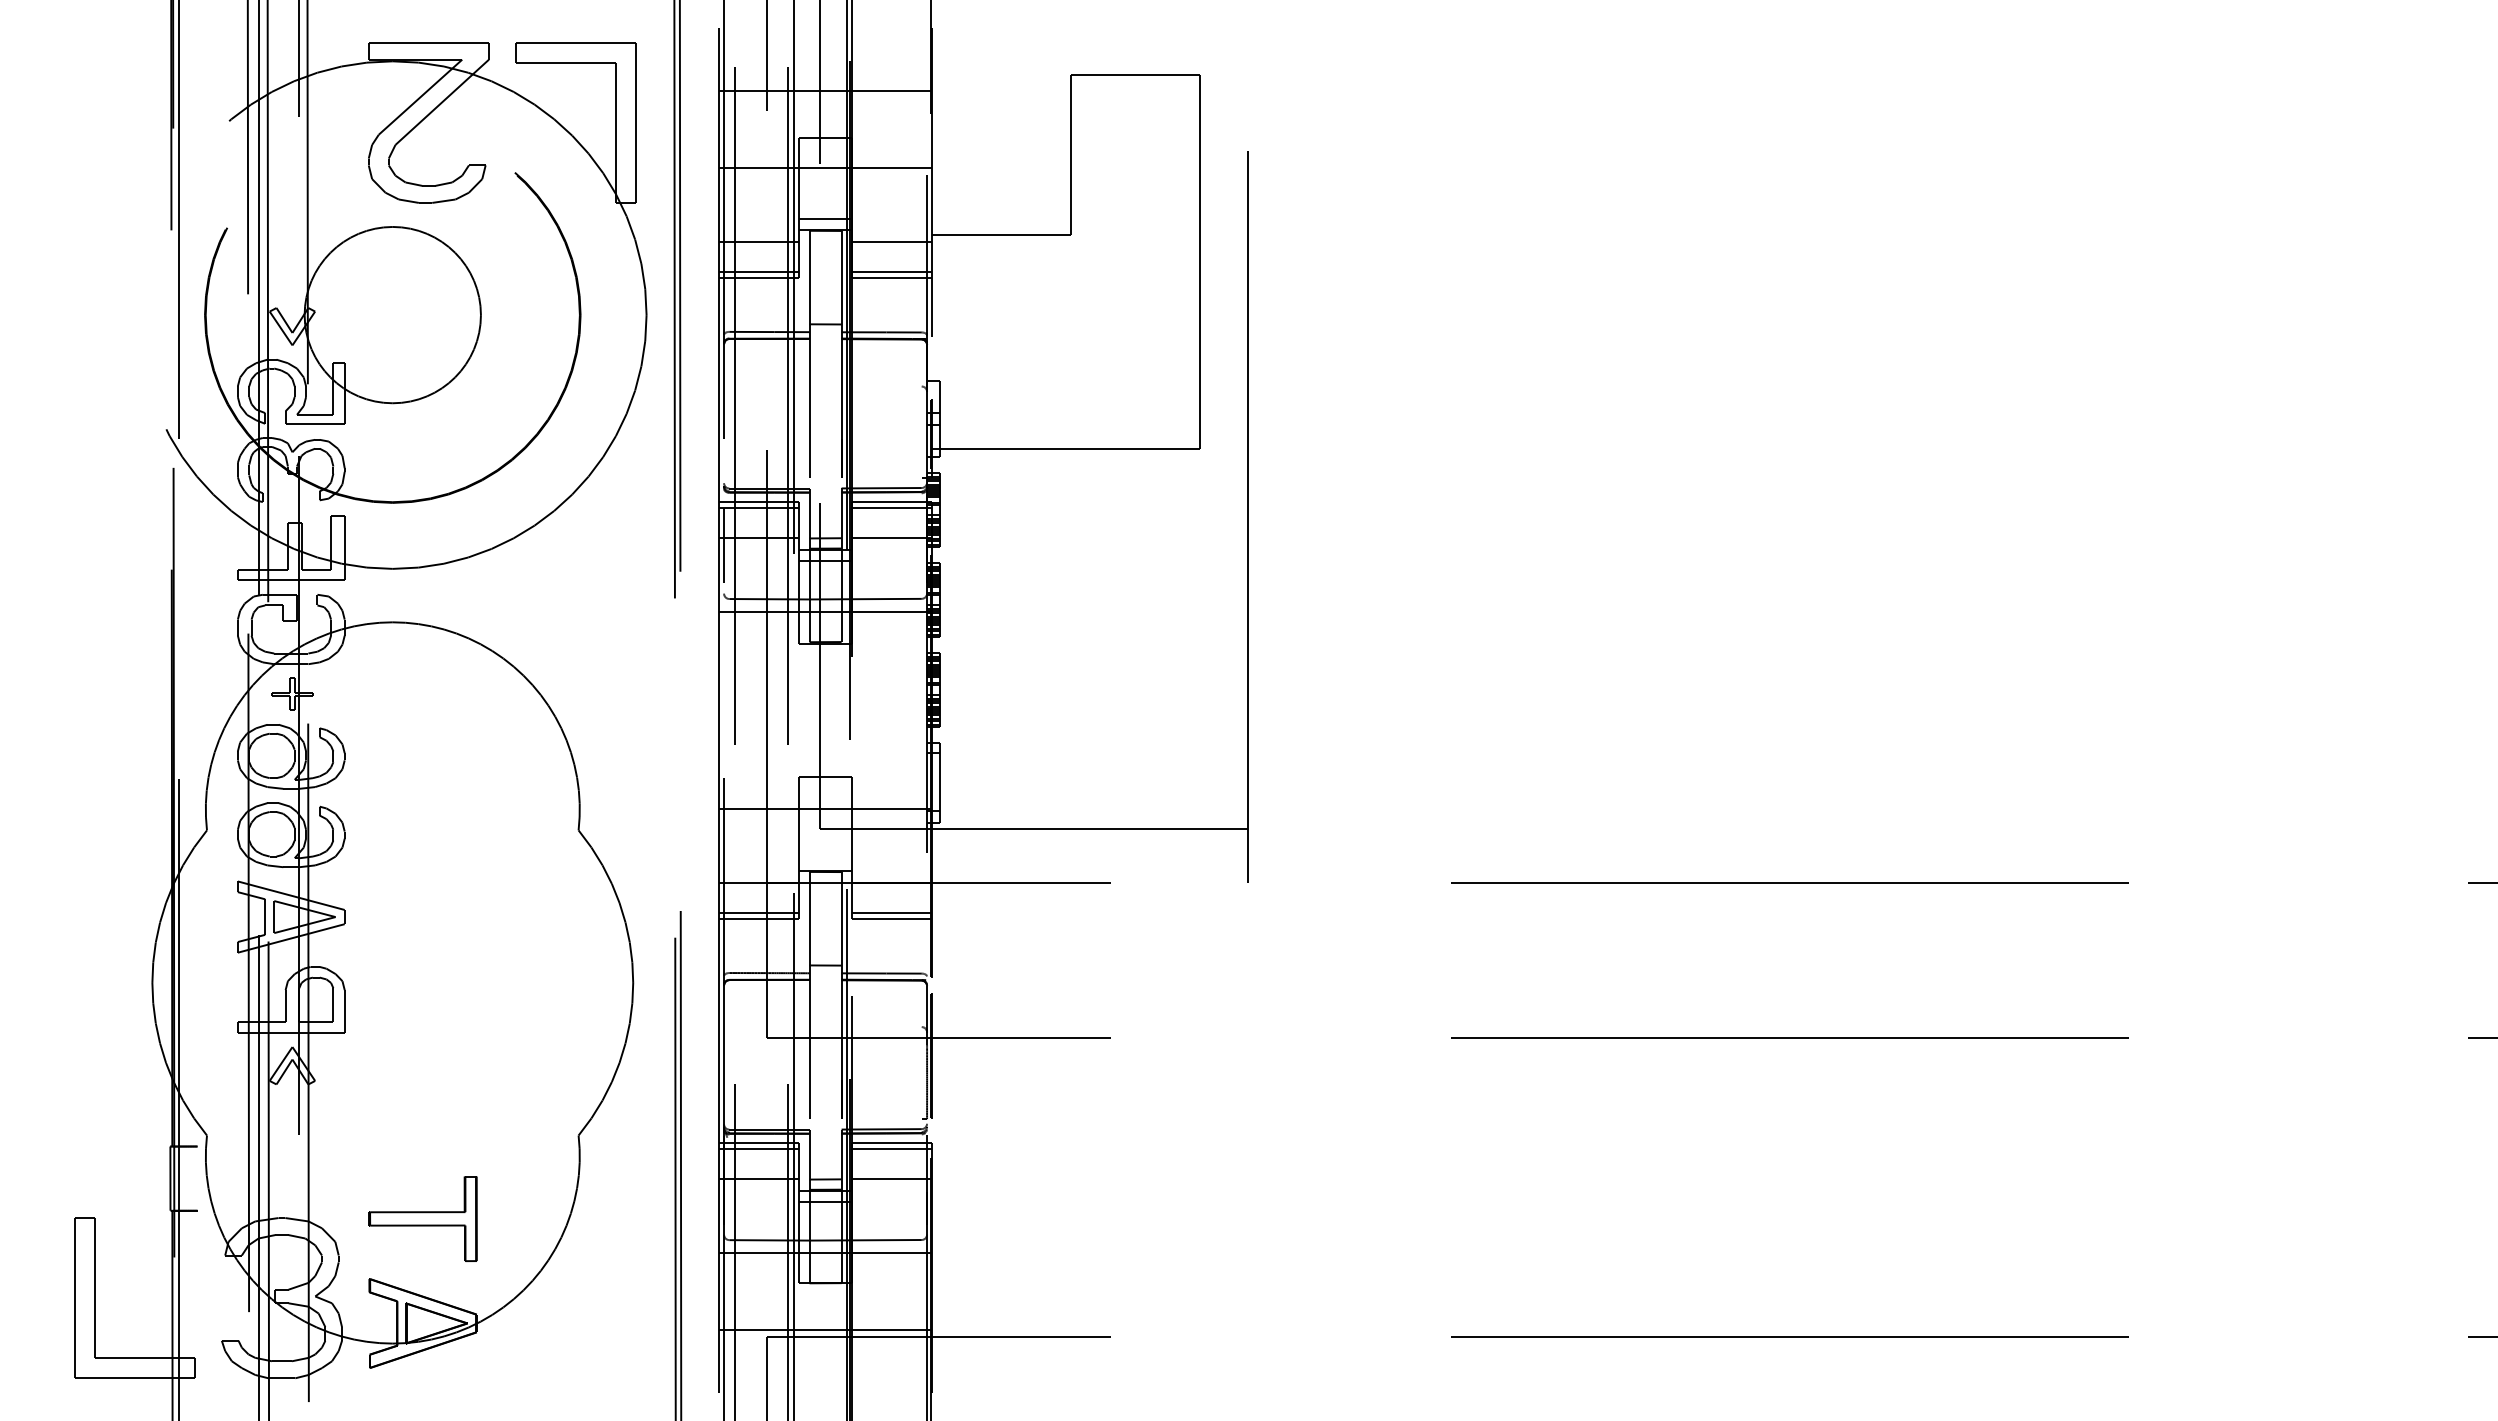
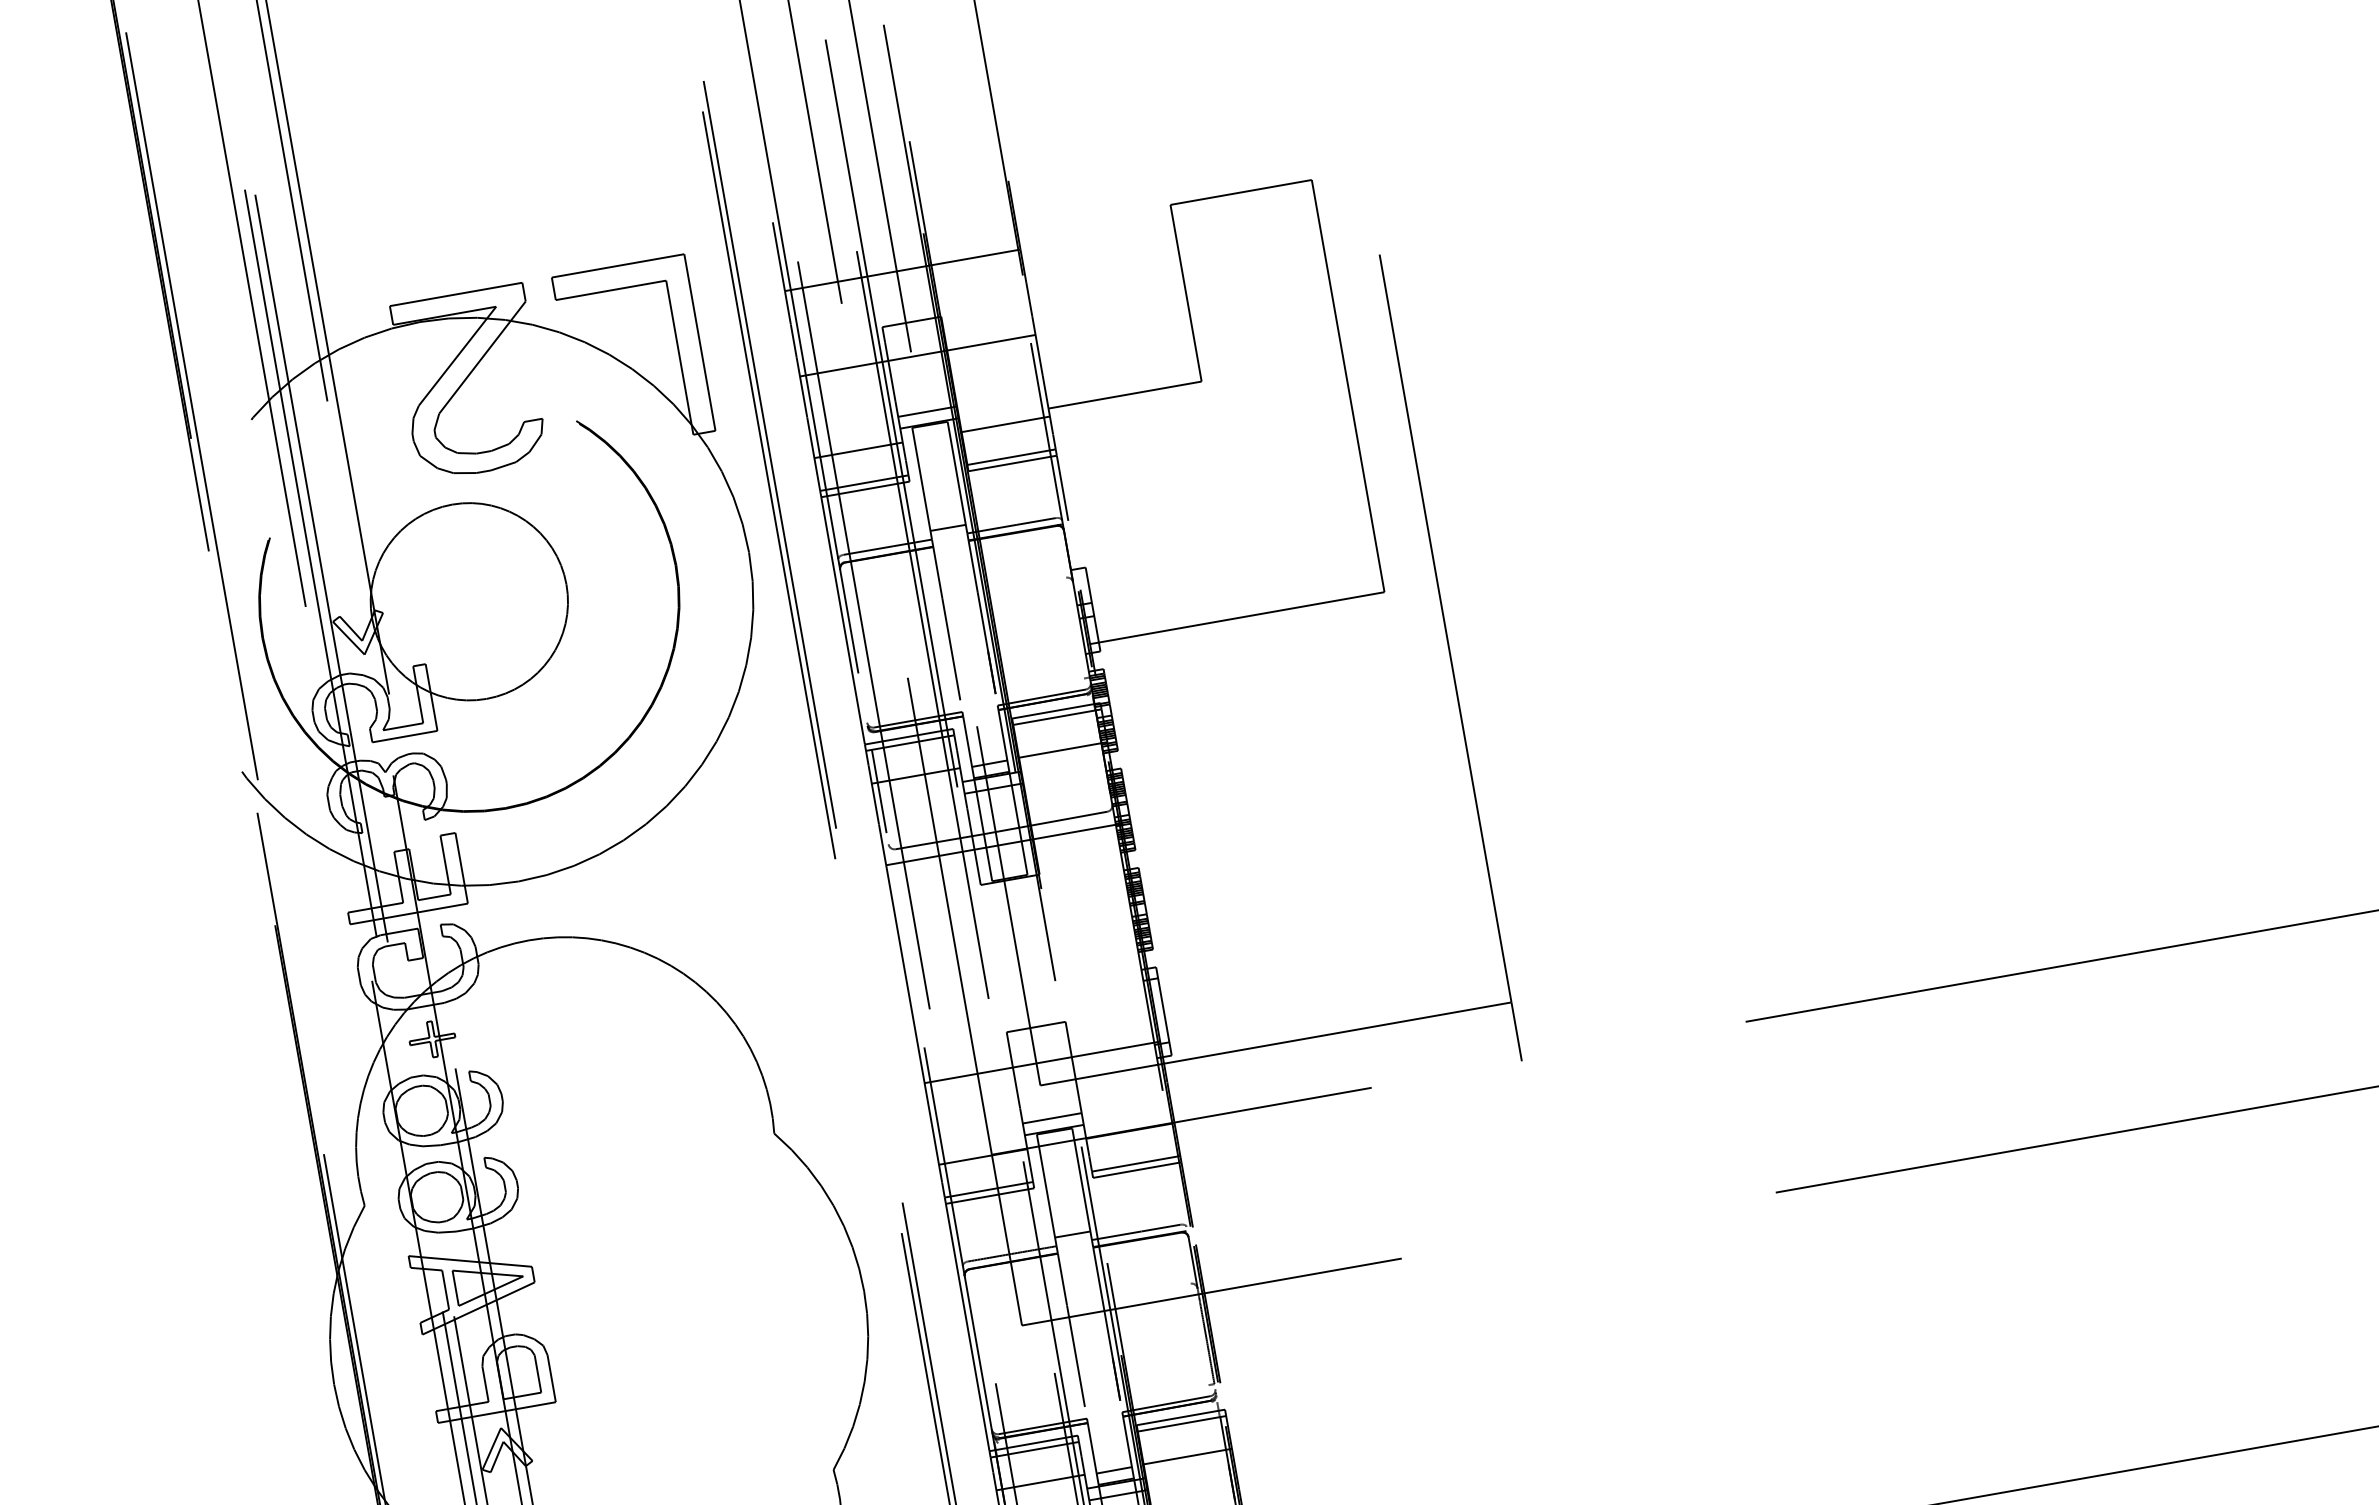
line: (825, 860) -> (1052, 1118), added

